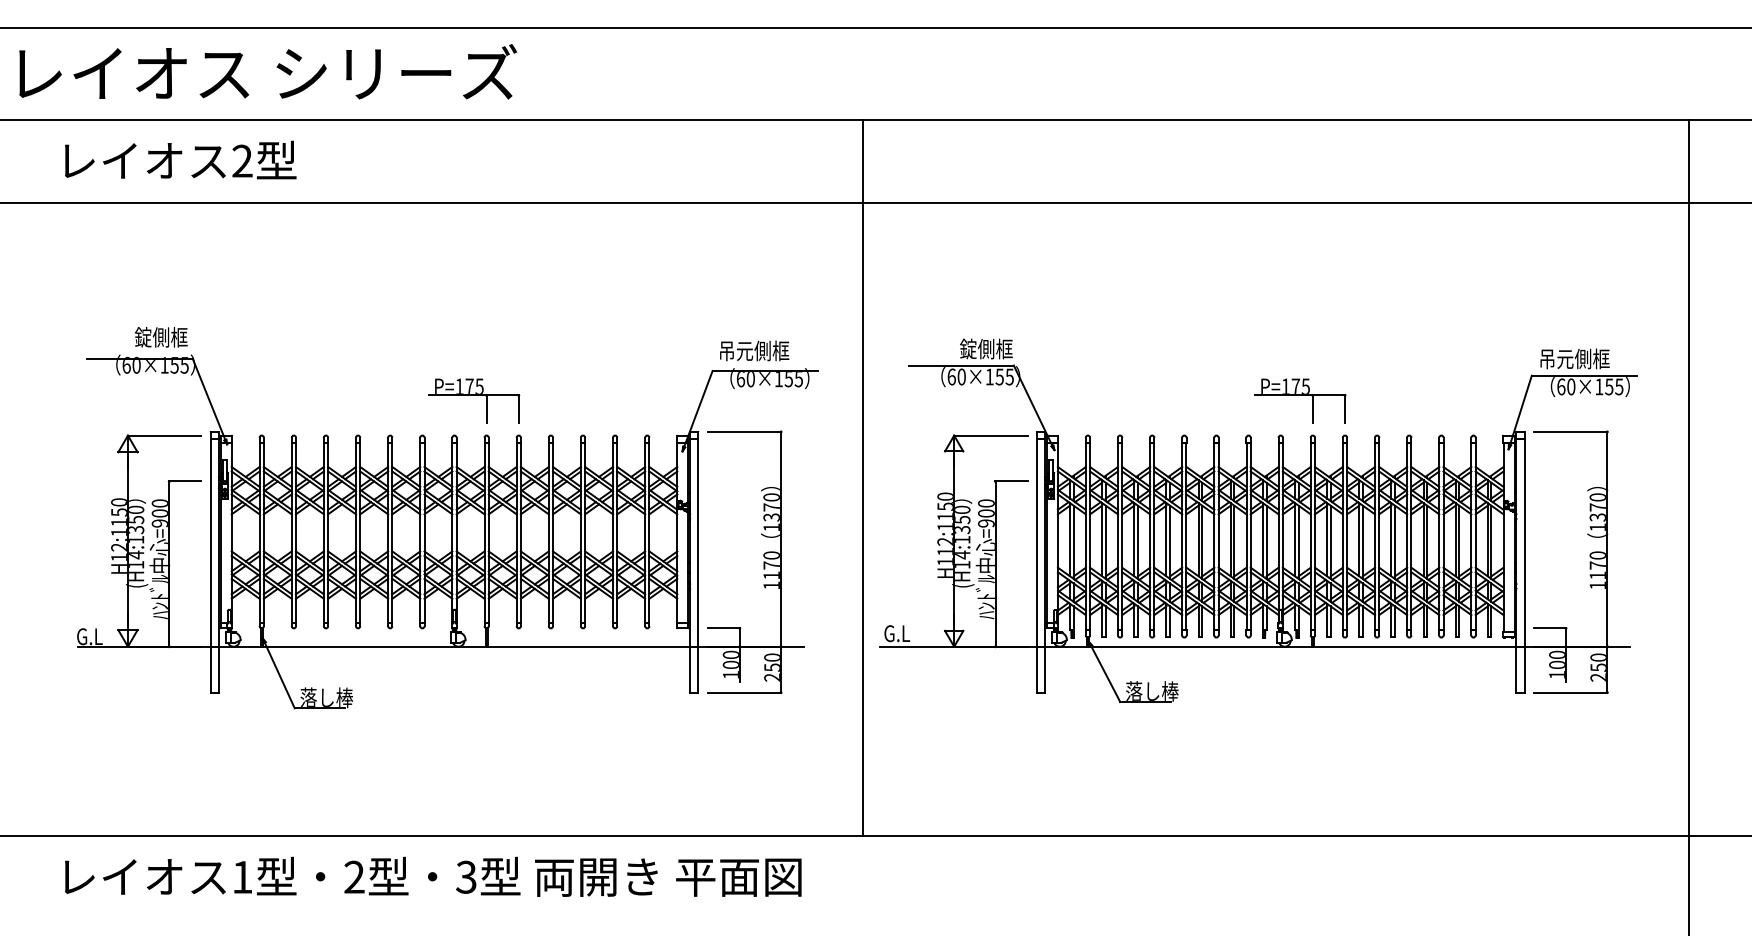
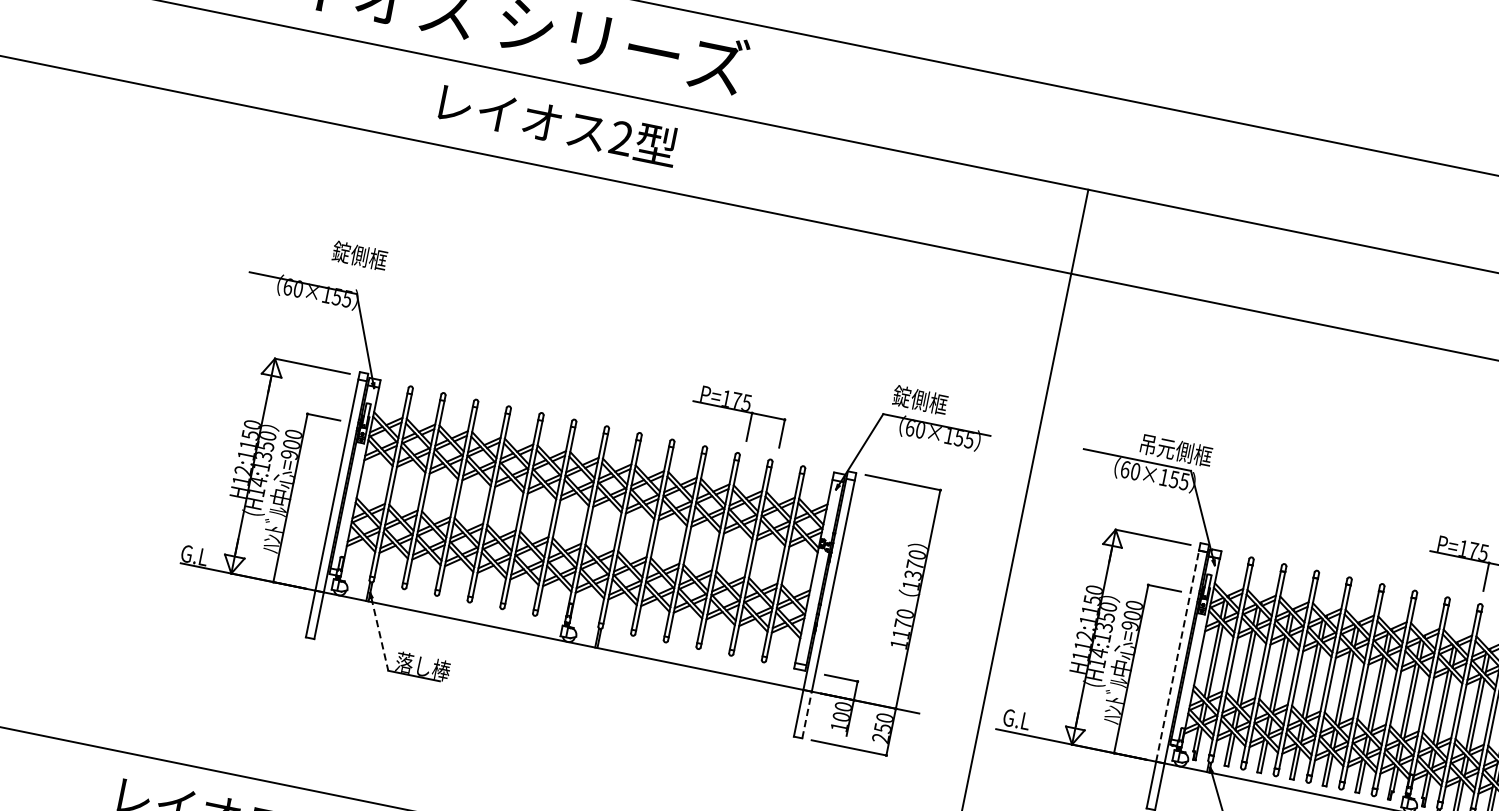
text: (180, 159) -> (558, 123), moved
text: (161, 337) -> (360, 256), moved
text: (995, 348) -> (1175, 449), 錠側框 -> 吊元側框
text: (753, 350) -> (929, 401), 吊元側框 -> 錠側框
part: (474, 400) -> (738, 415), moved
line: (1036, 542) -> (1177, 655), solid -> dashed
line: (698, 669) -> (807, 714), solid -> dashed
line: (279, 676) -> (379, 635), solid -> dashed

